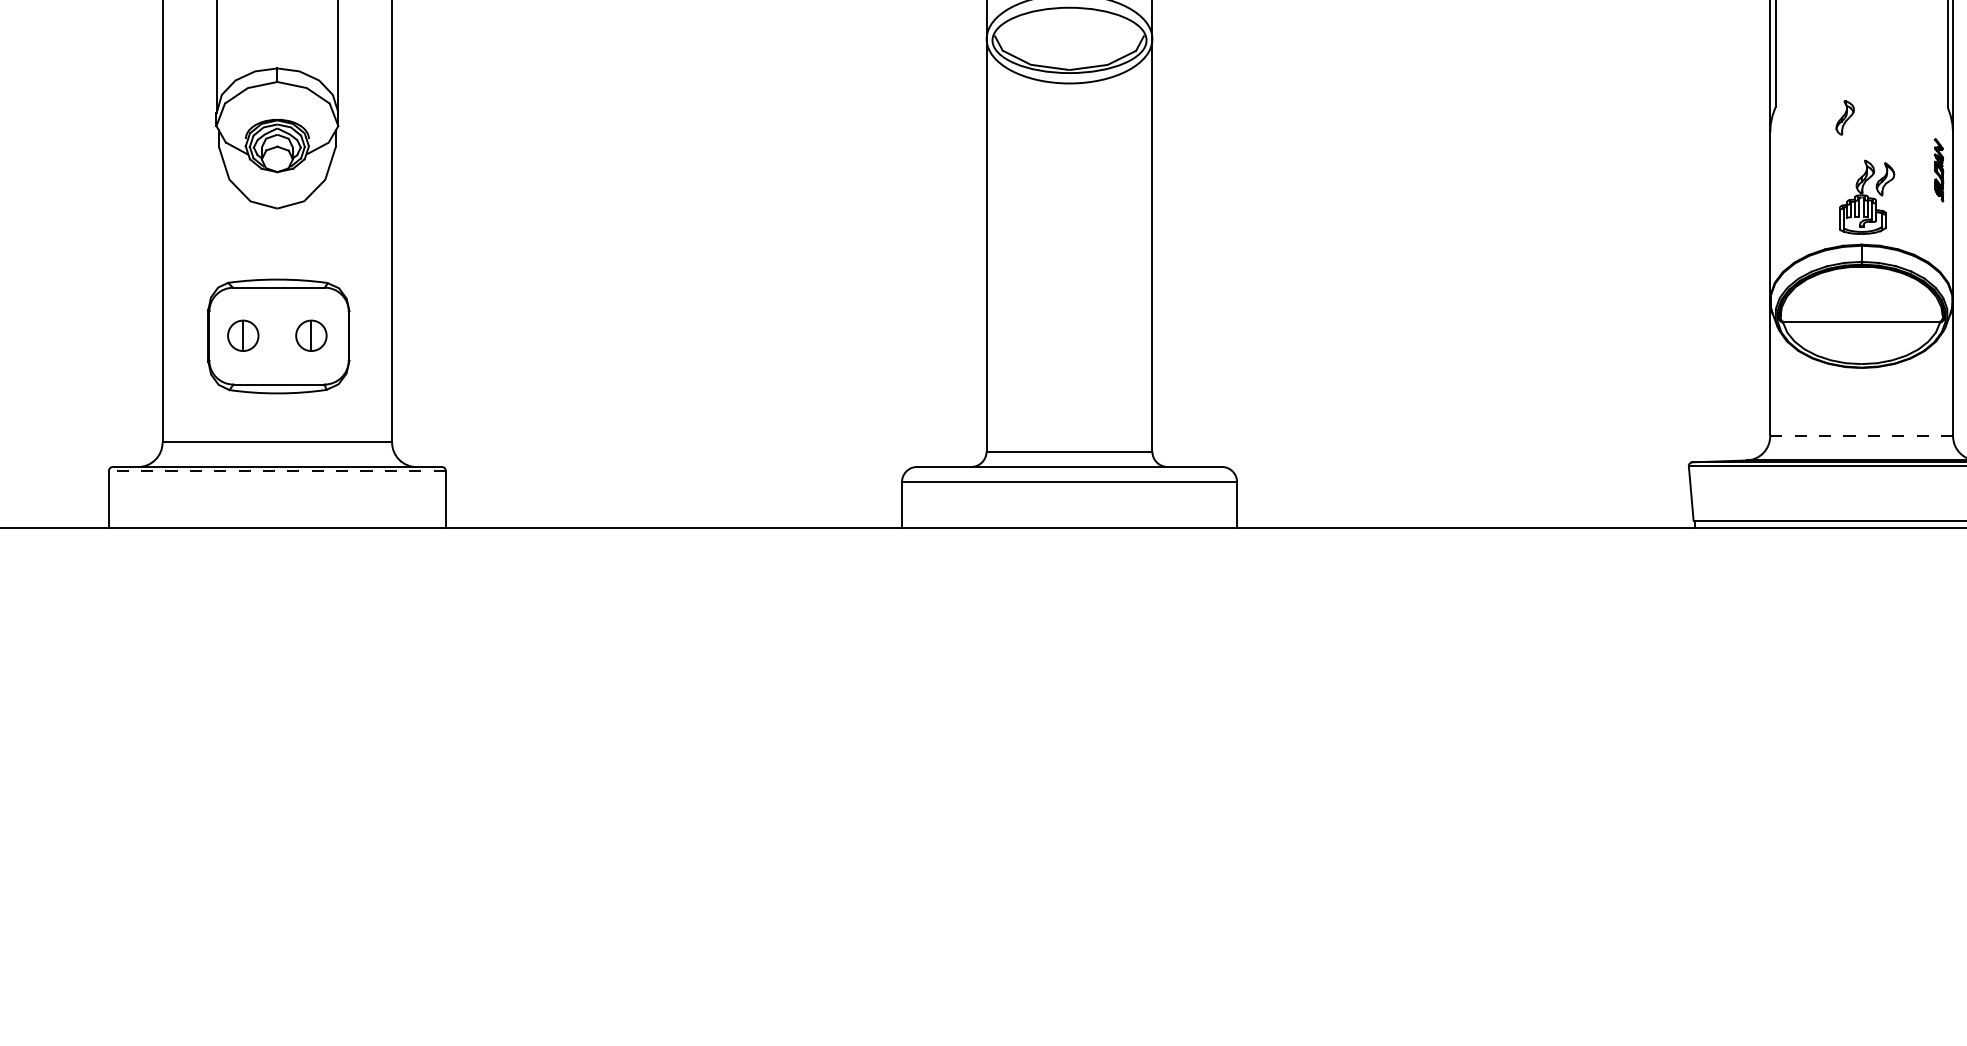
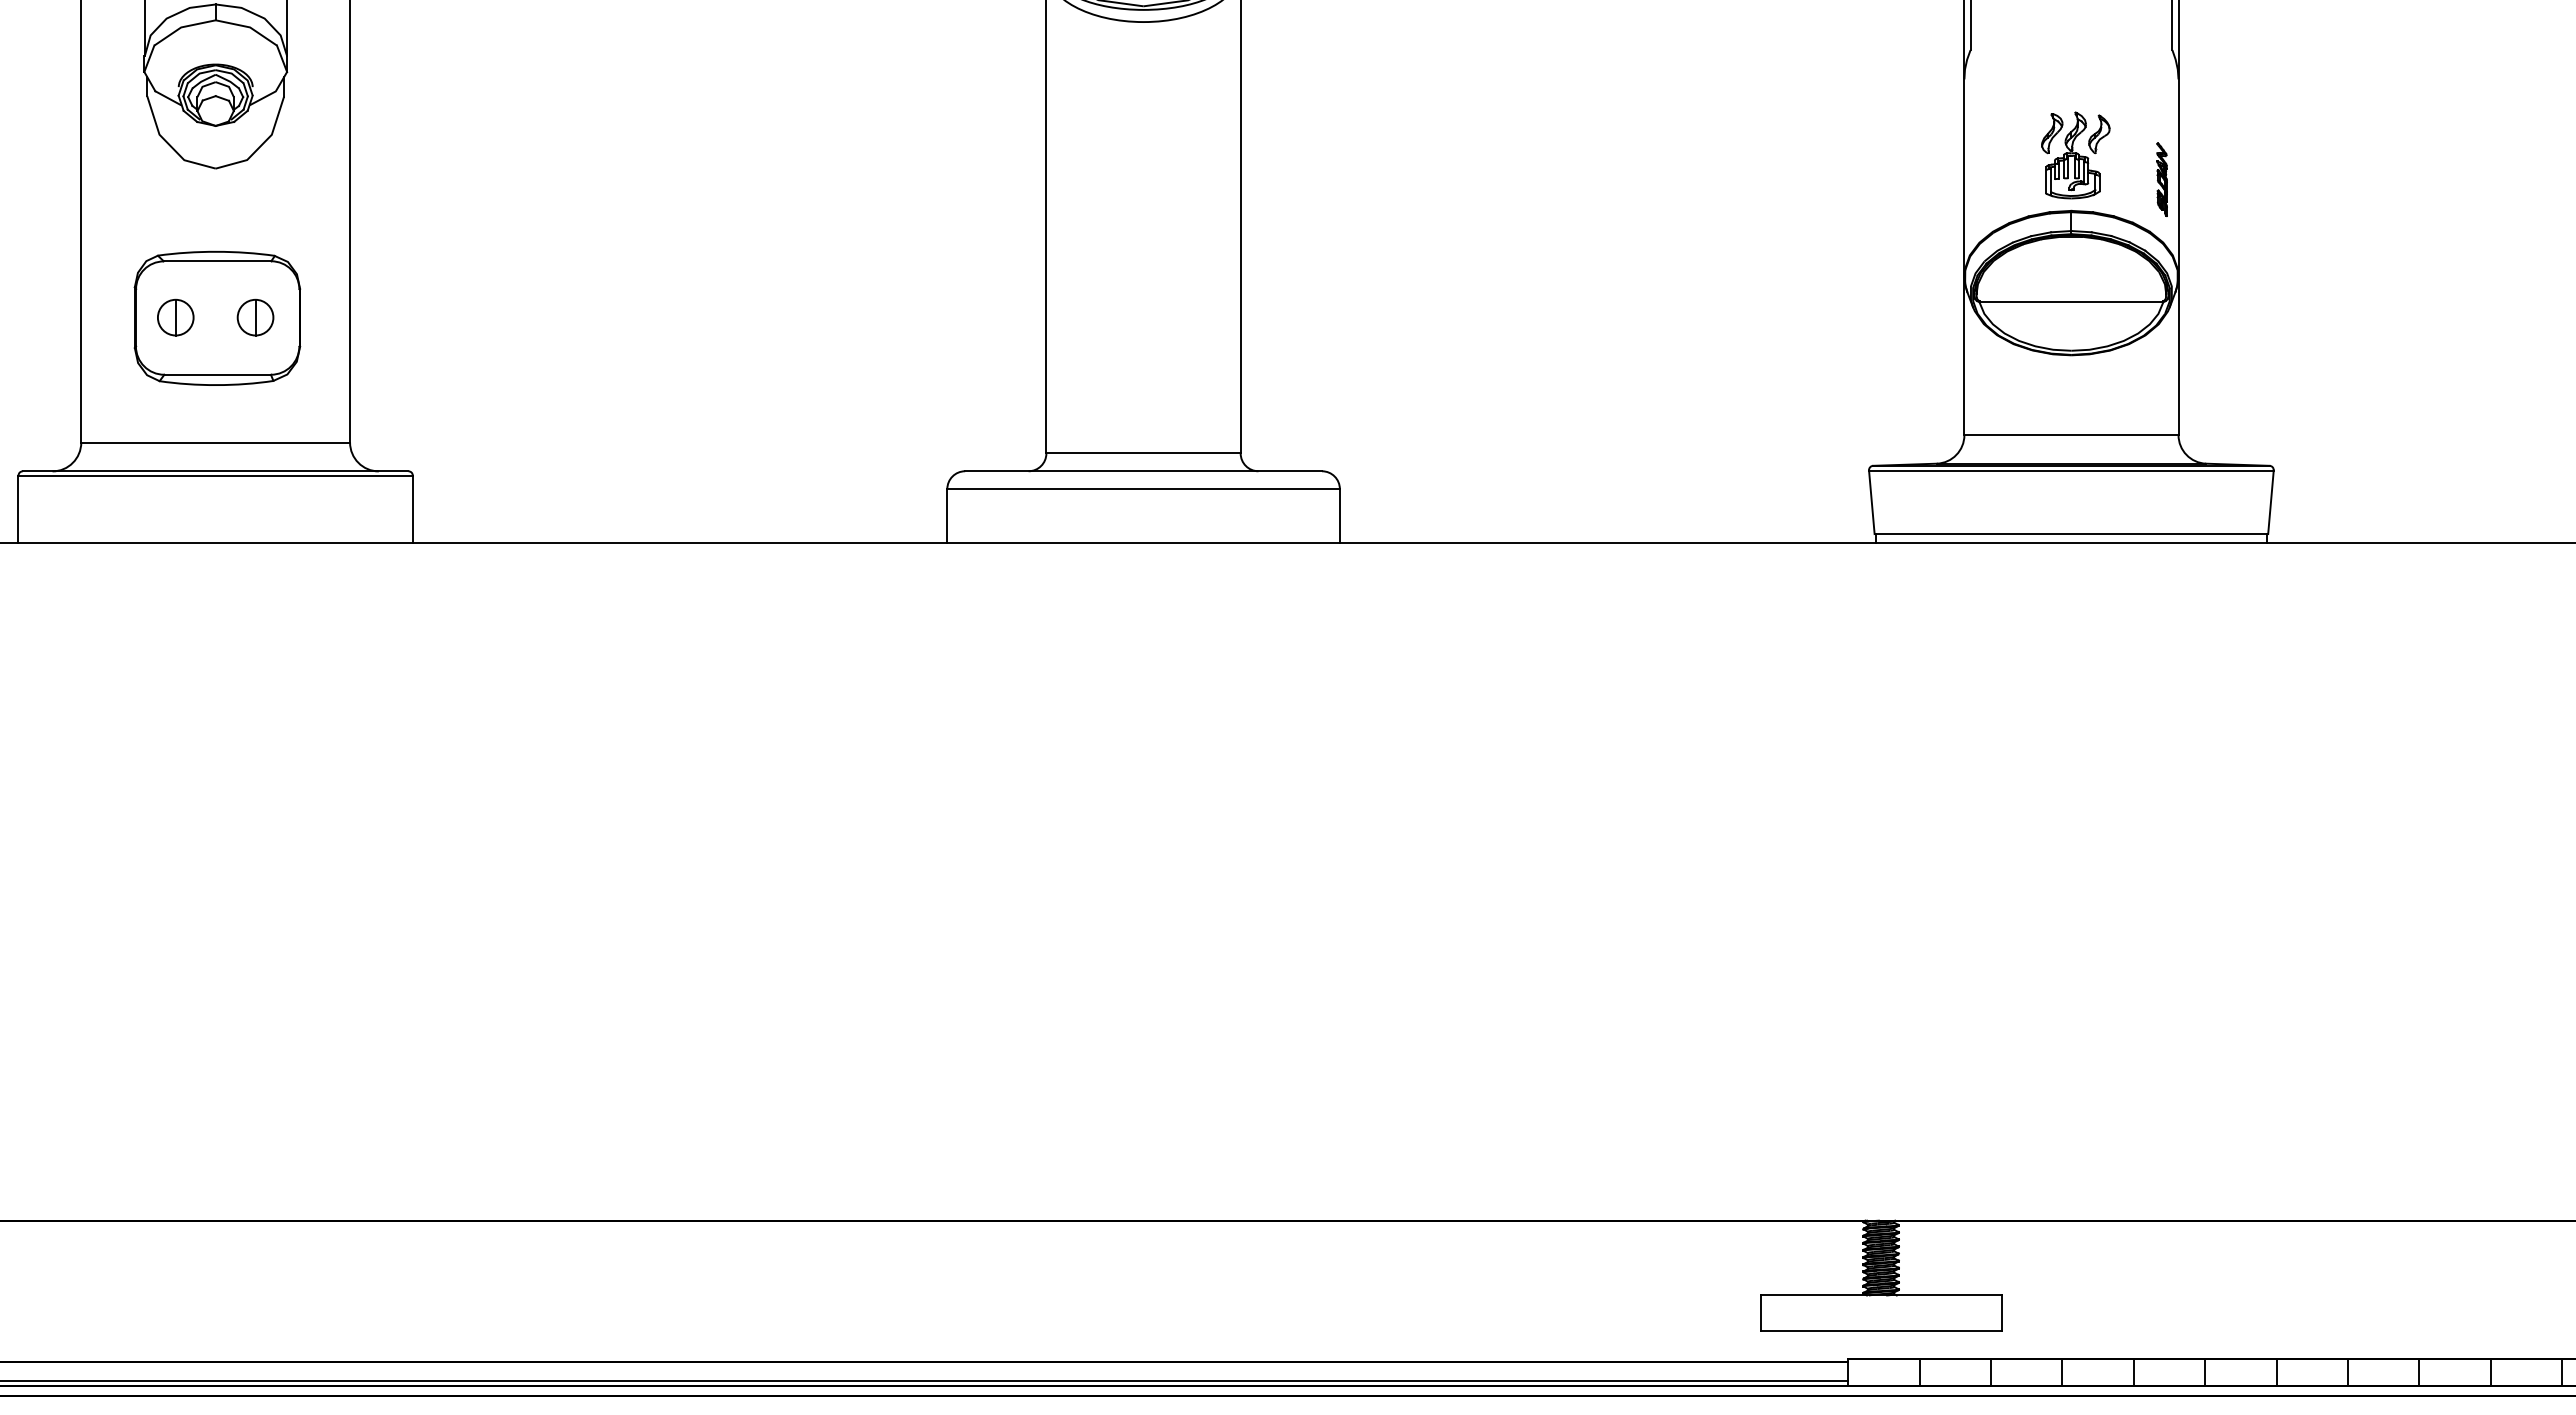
part: (1845, 117) -> (2052, 133), moved
part: (1938, 170) -> (2161, 179), moved
line: (1860, 436) -> (2070, 435), dashed -> solid
line: (277, 470) -> (215, 475), dashed -> solid

